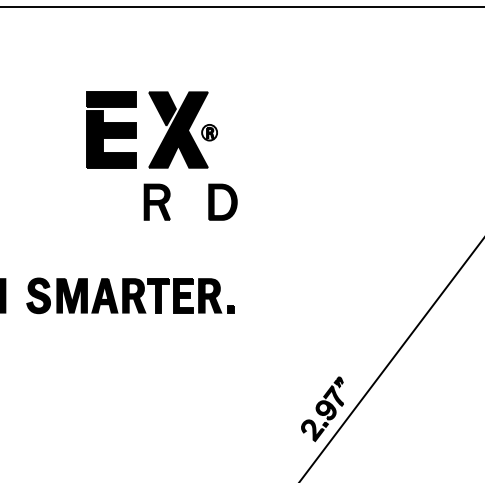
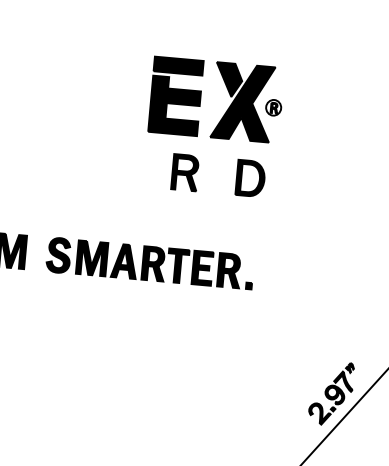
part: (163, 122) -> (228, 93), moved

